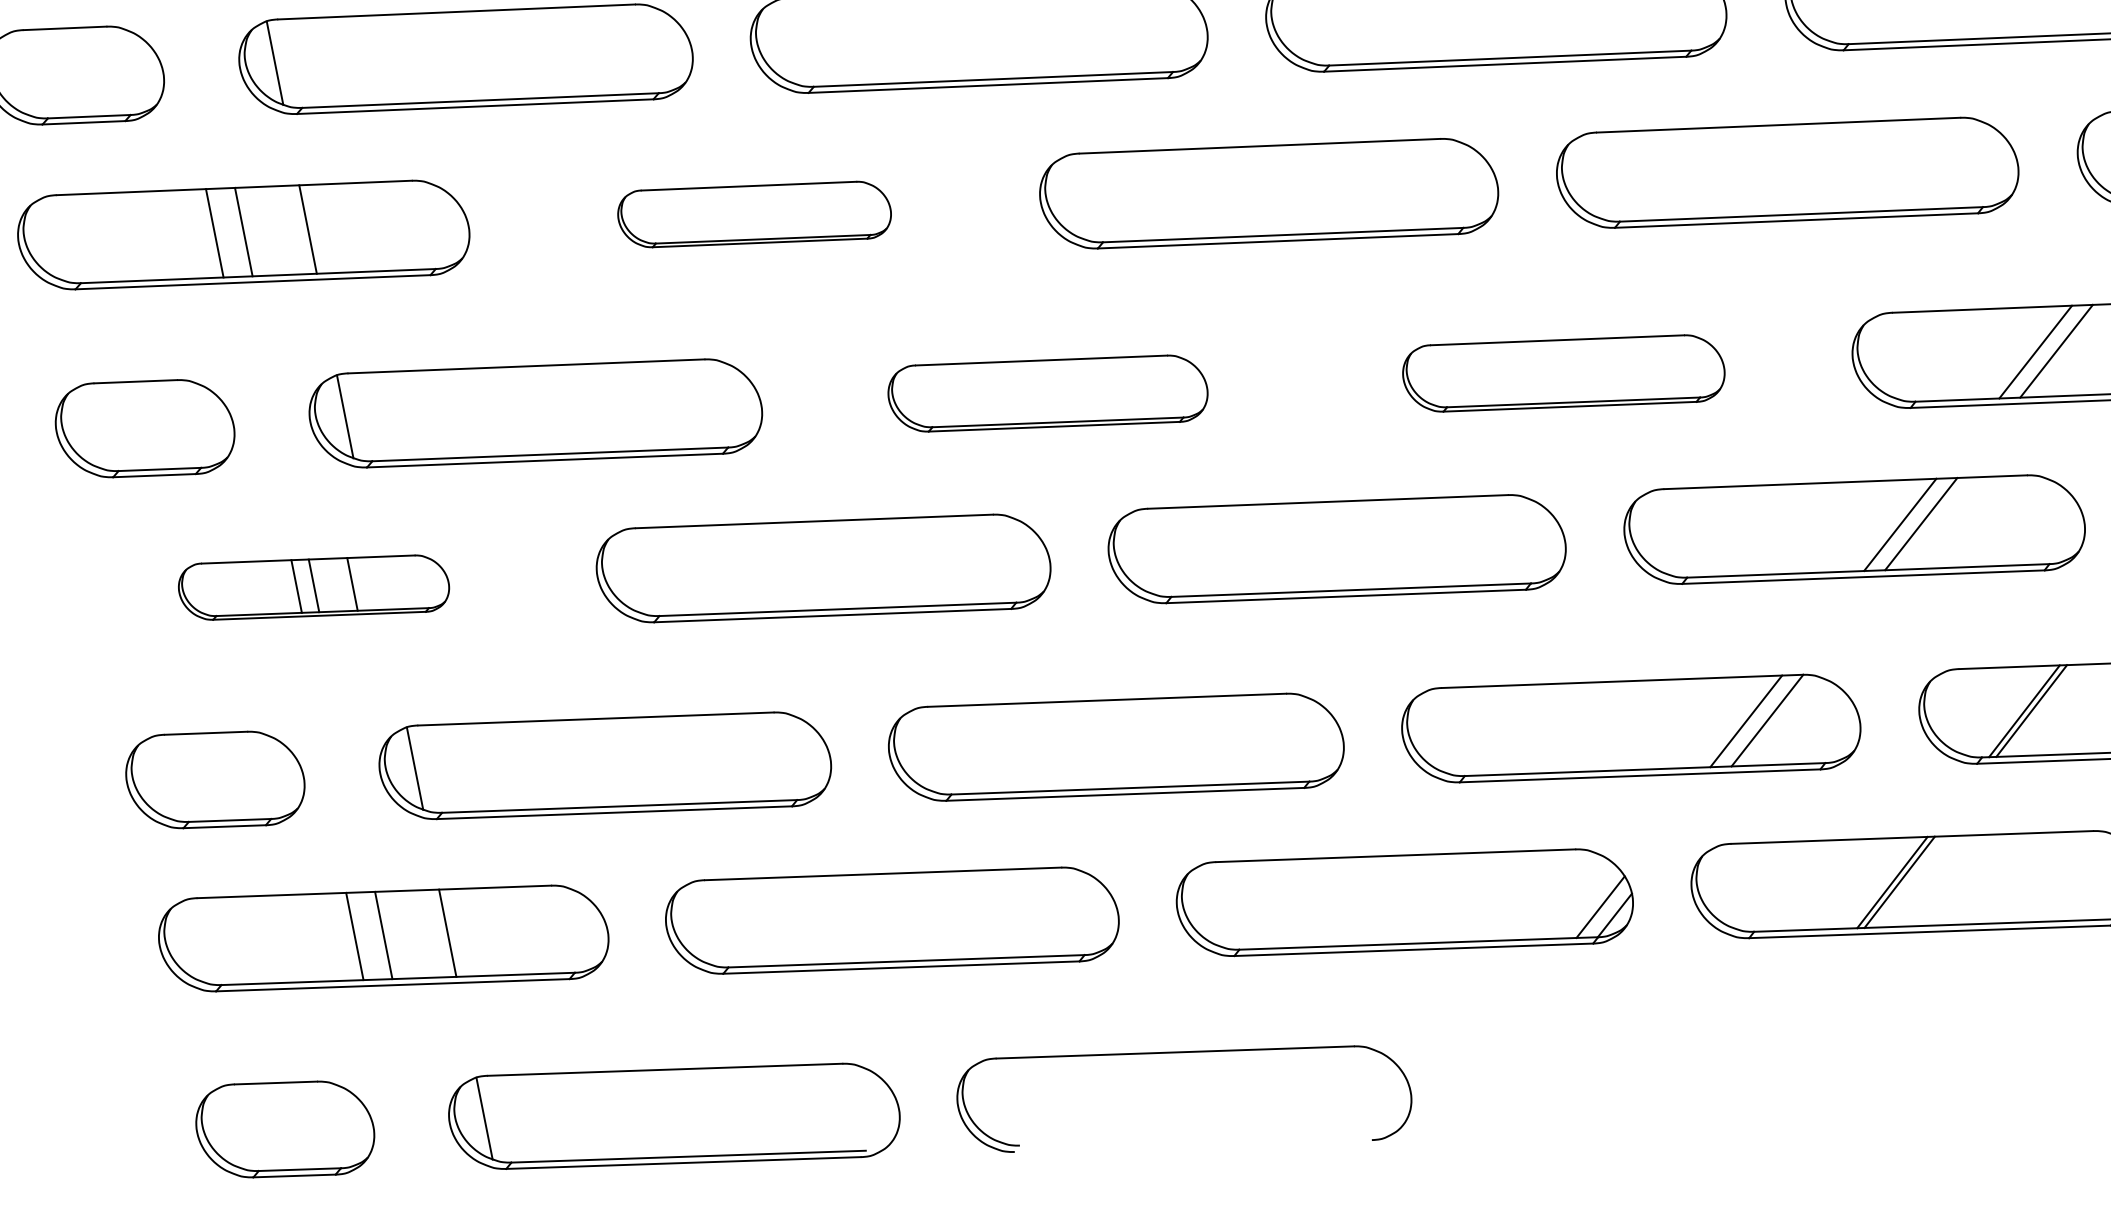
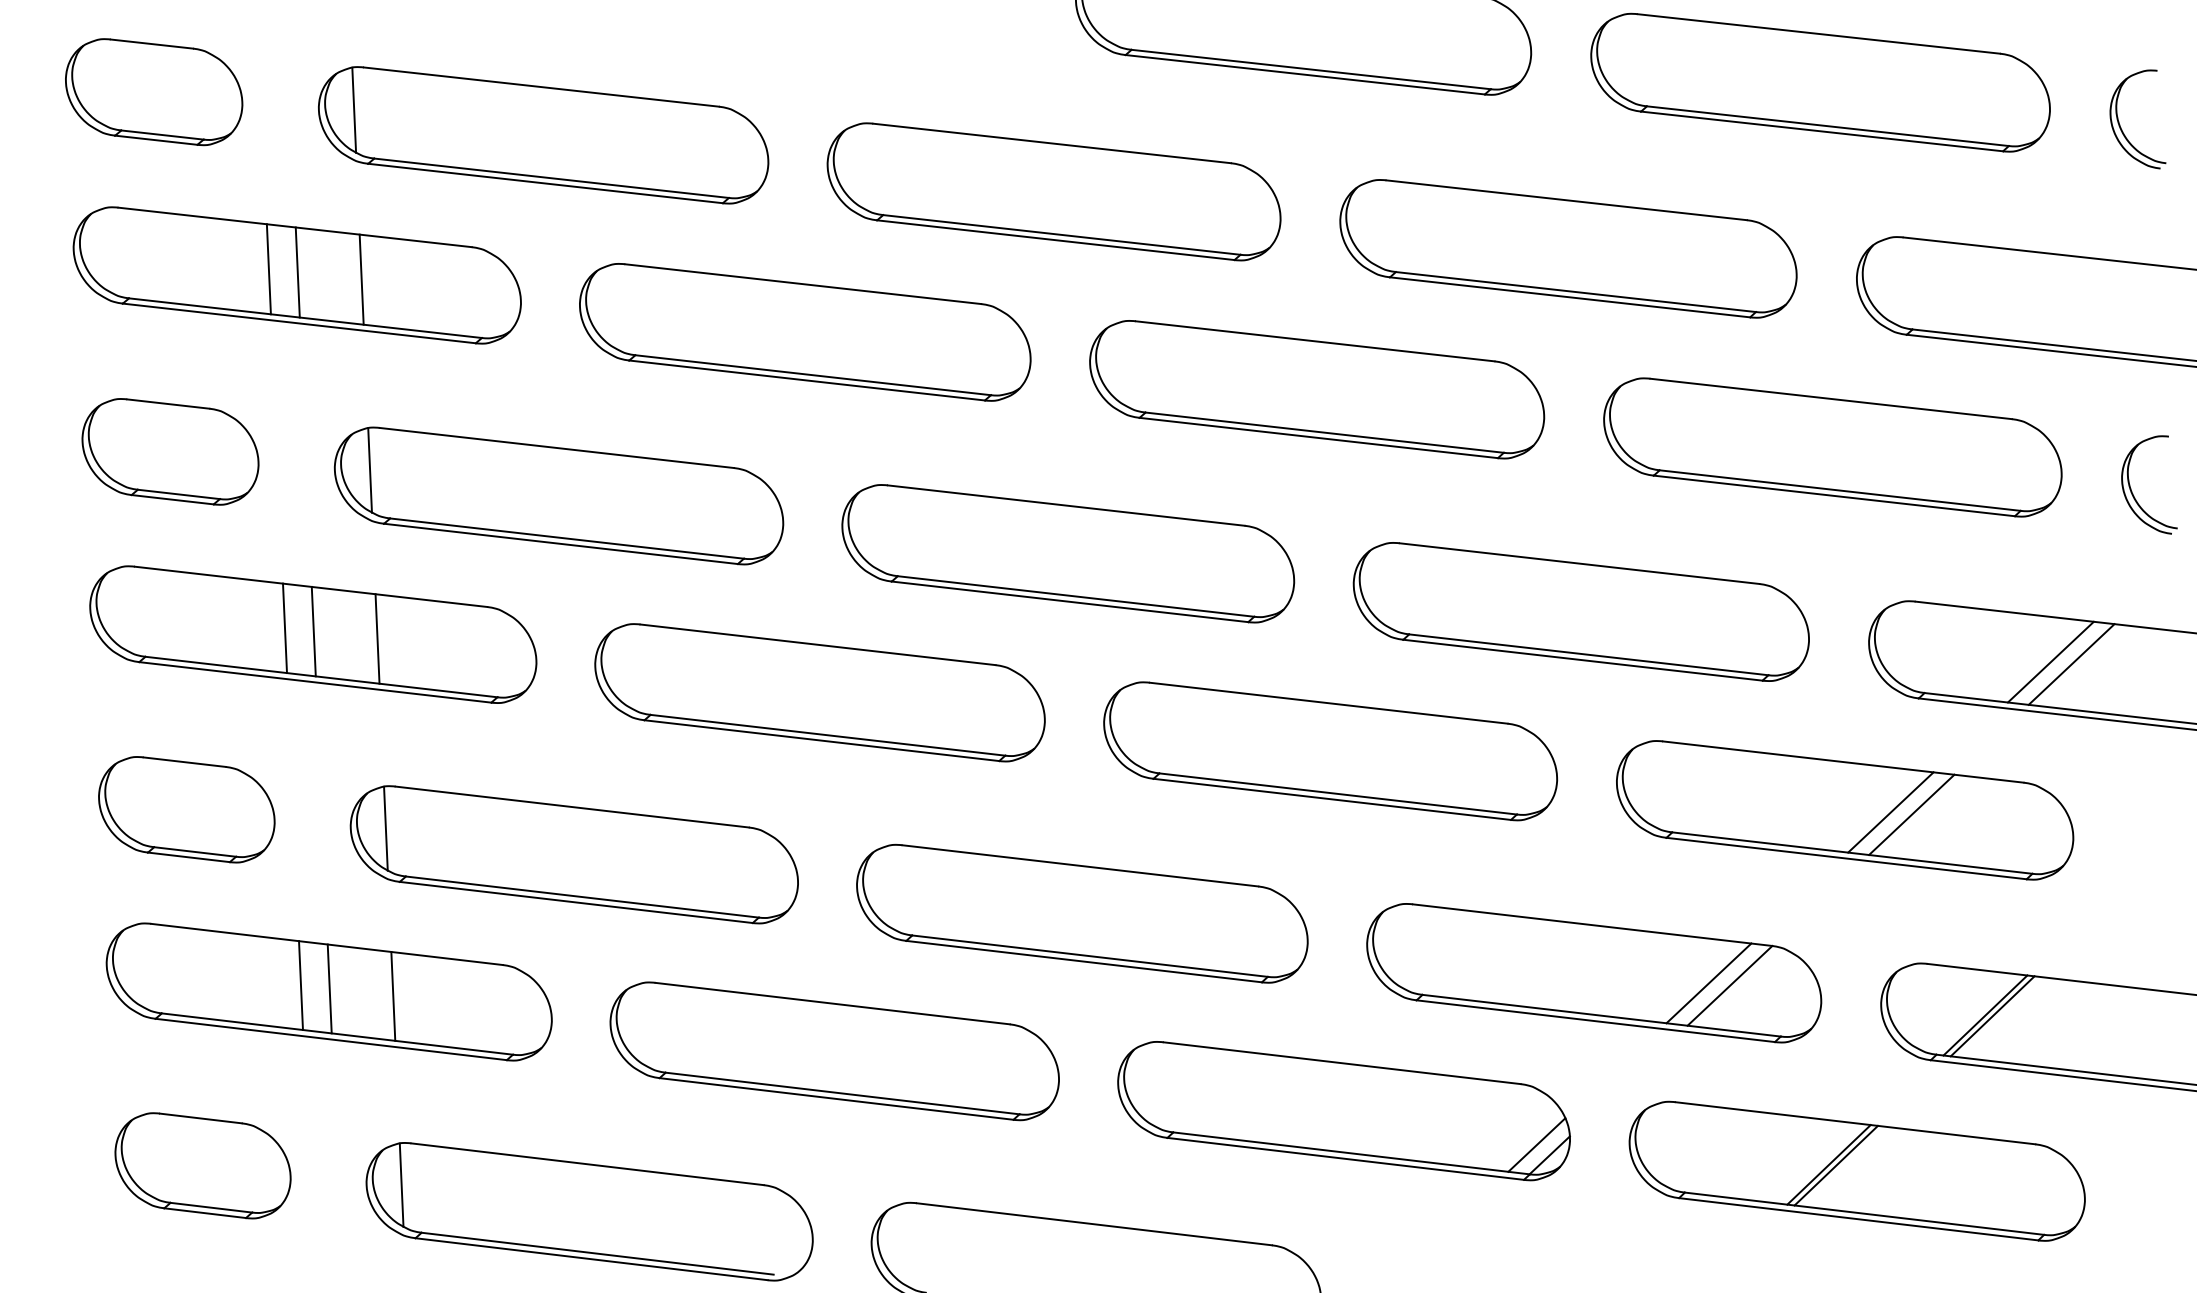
part: (754, 214) -> (805, 332), size x1.67
part: (1563, 373) -> (1580, 611), size x1.43
part: (1048, 393) -> (1068, 553), size x1.43
part: (314, 587) -> (313, 634), size x1.67

